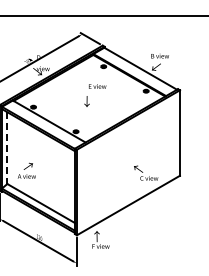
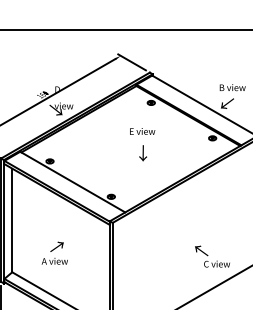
text: (86, 101) -> (142, 153), moved
line: (7, 148) -> (12, 221), dashed -> solid
text: (26, 170) -> (54, 252), moved

